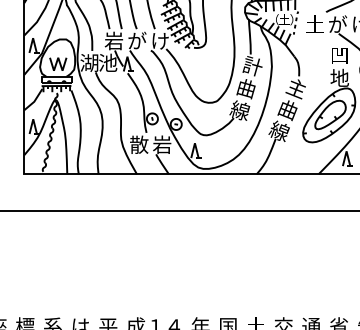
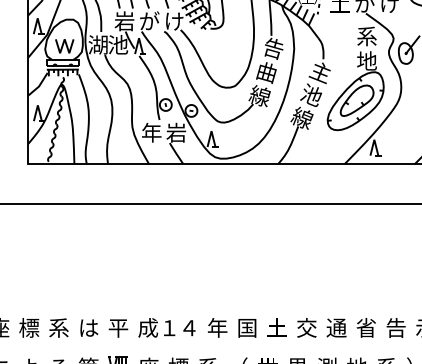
text: (339, 55) -> (366, 36), 凹 -> 系
text: (252, 66) -> (273, 48), 計 -> 告
text: (288, 110) -> (311, 95), 曲 -> 池
text: (139, 144) -> (151, 132), 散 -> 年

